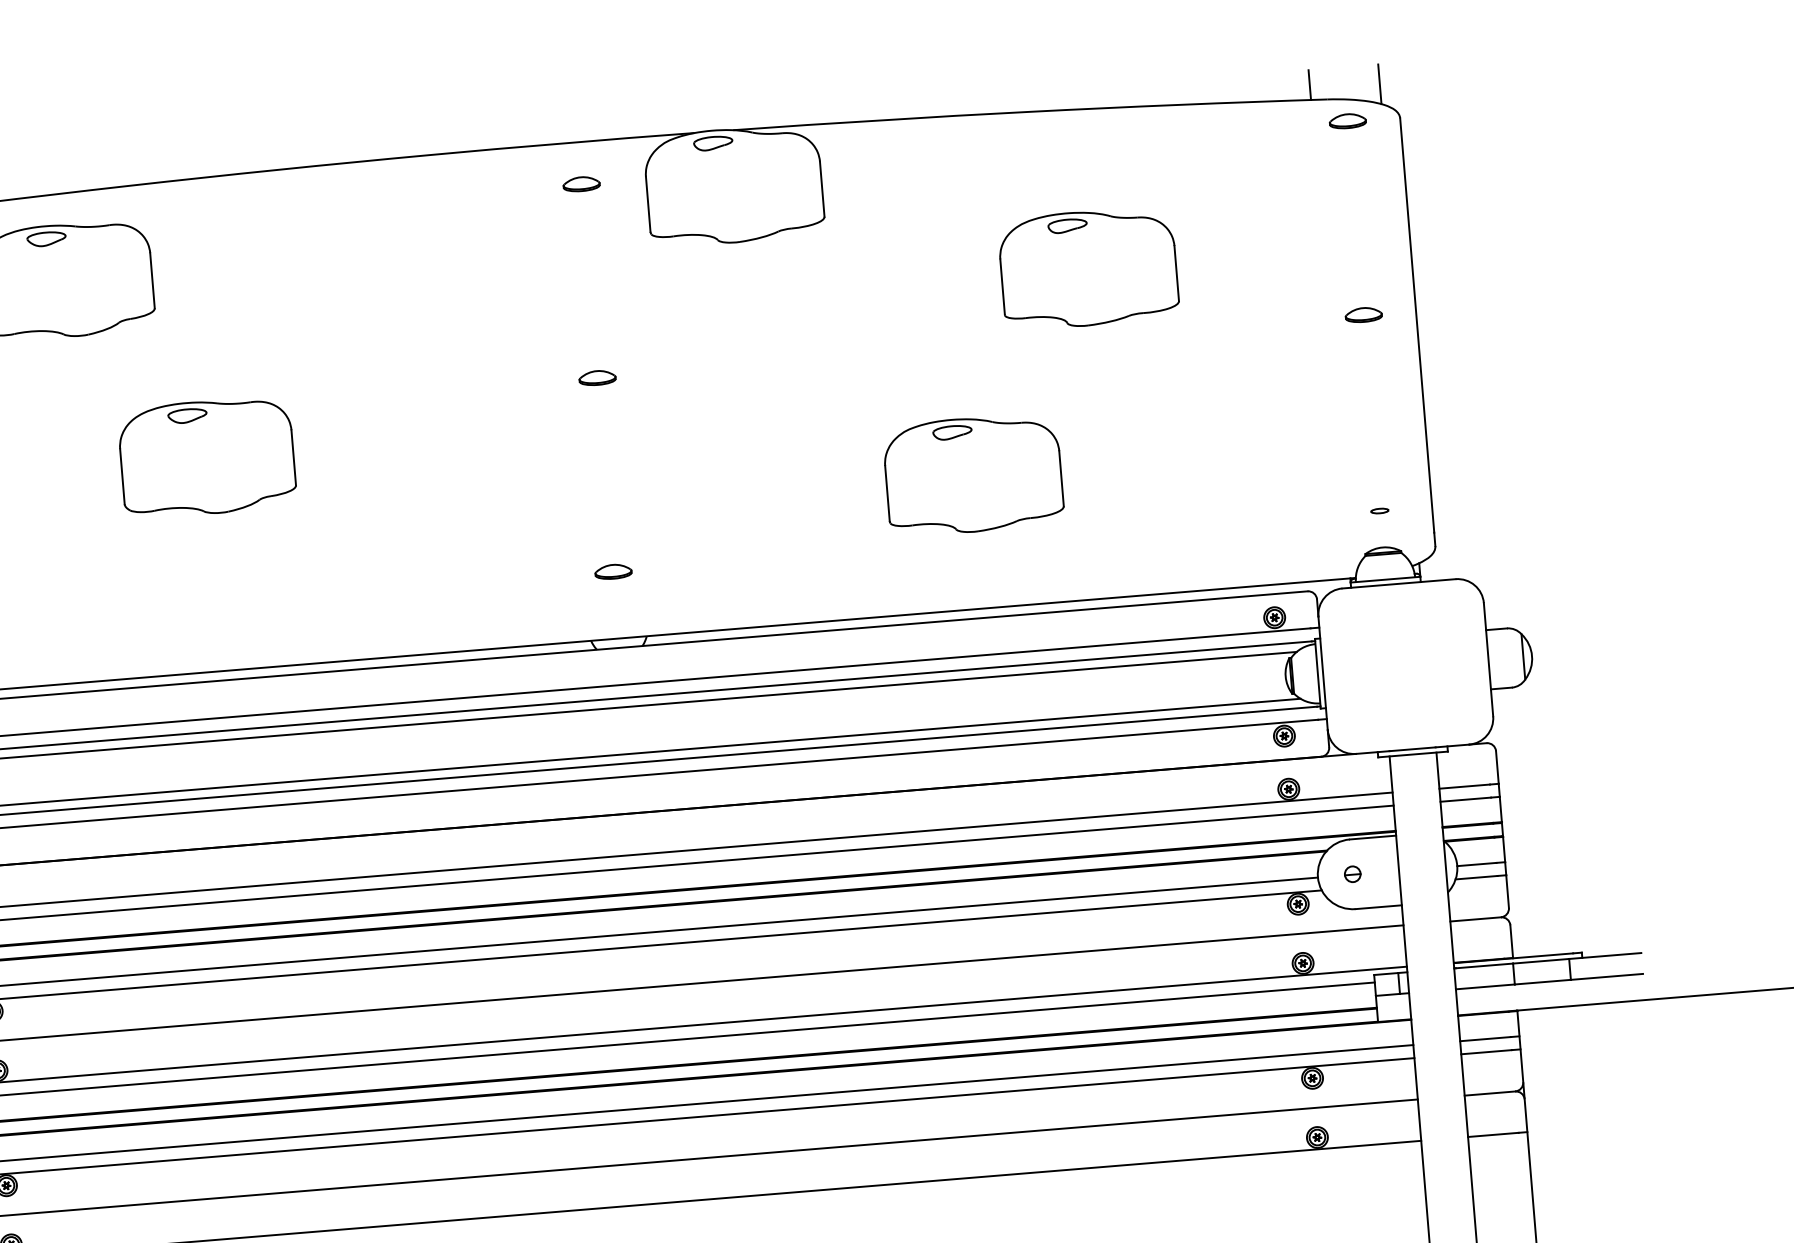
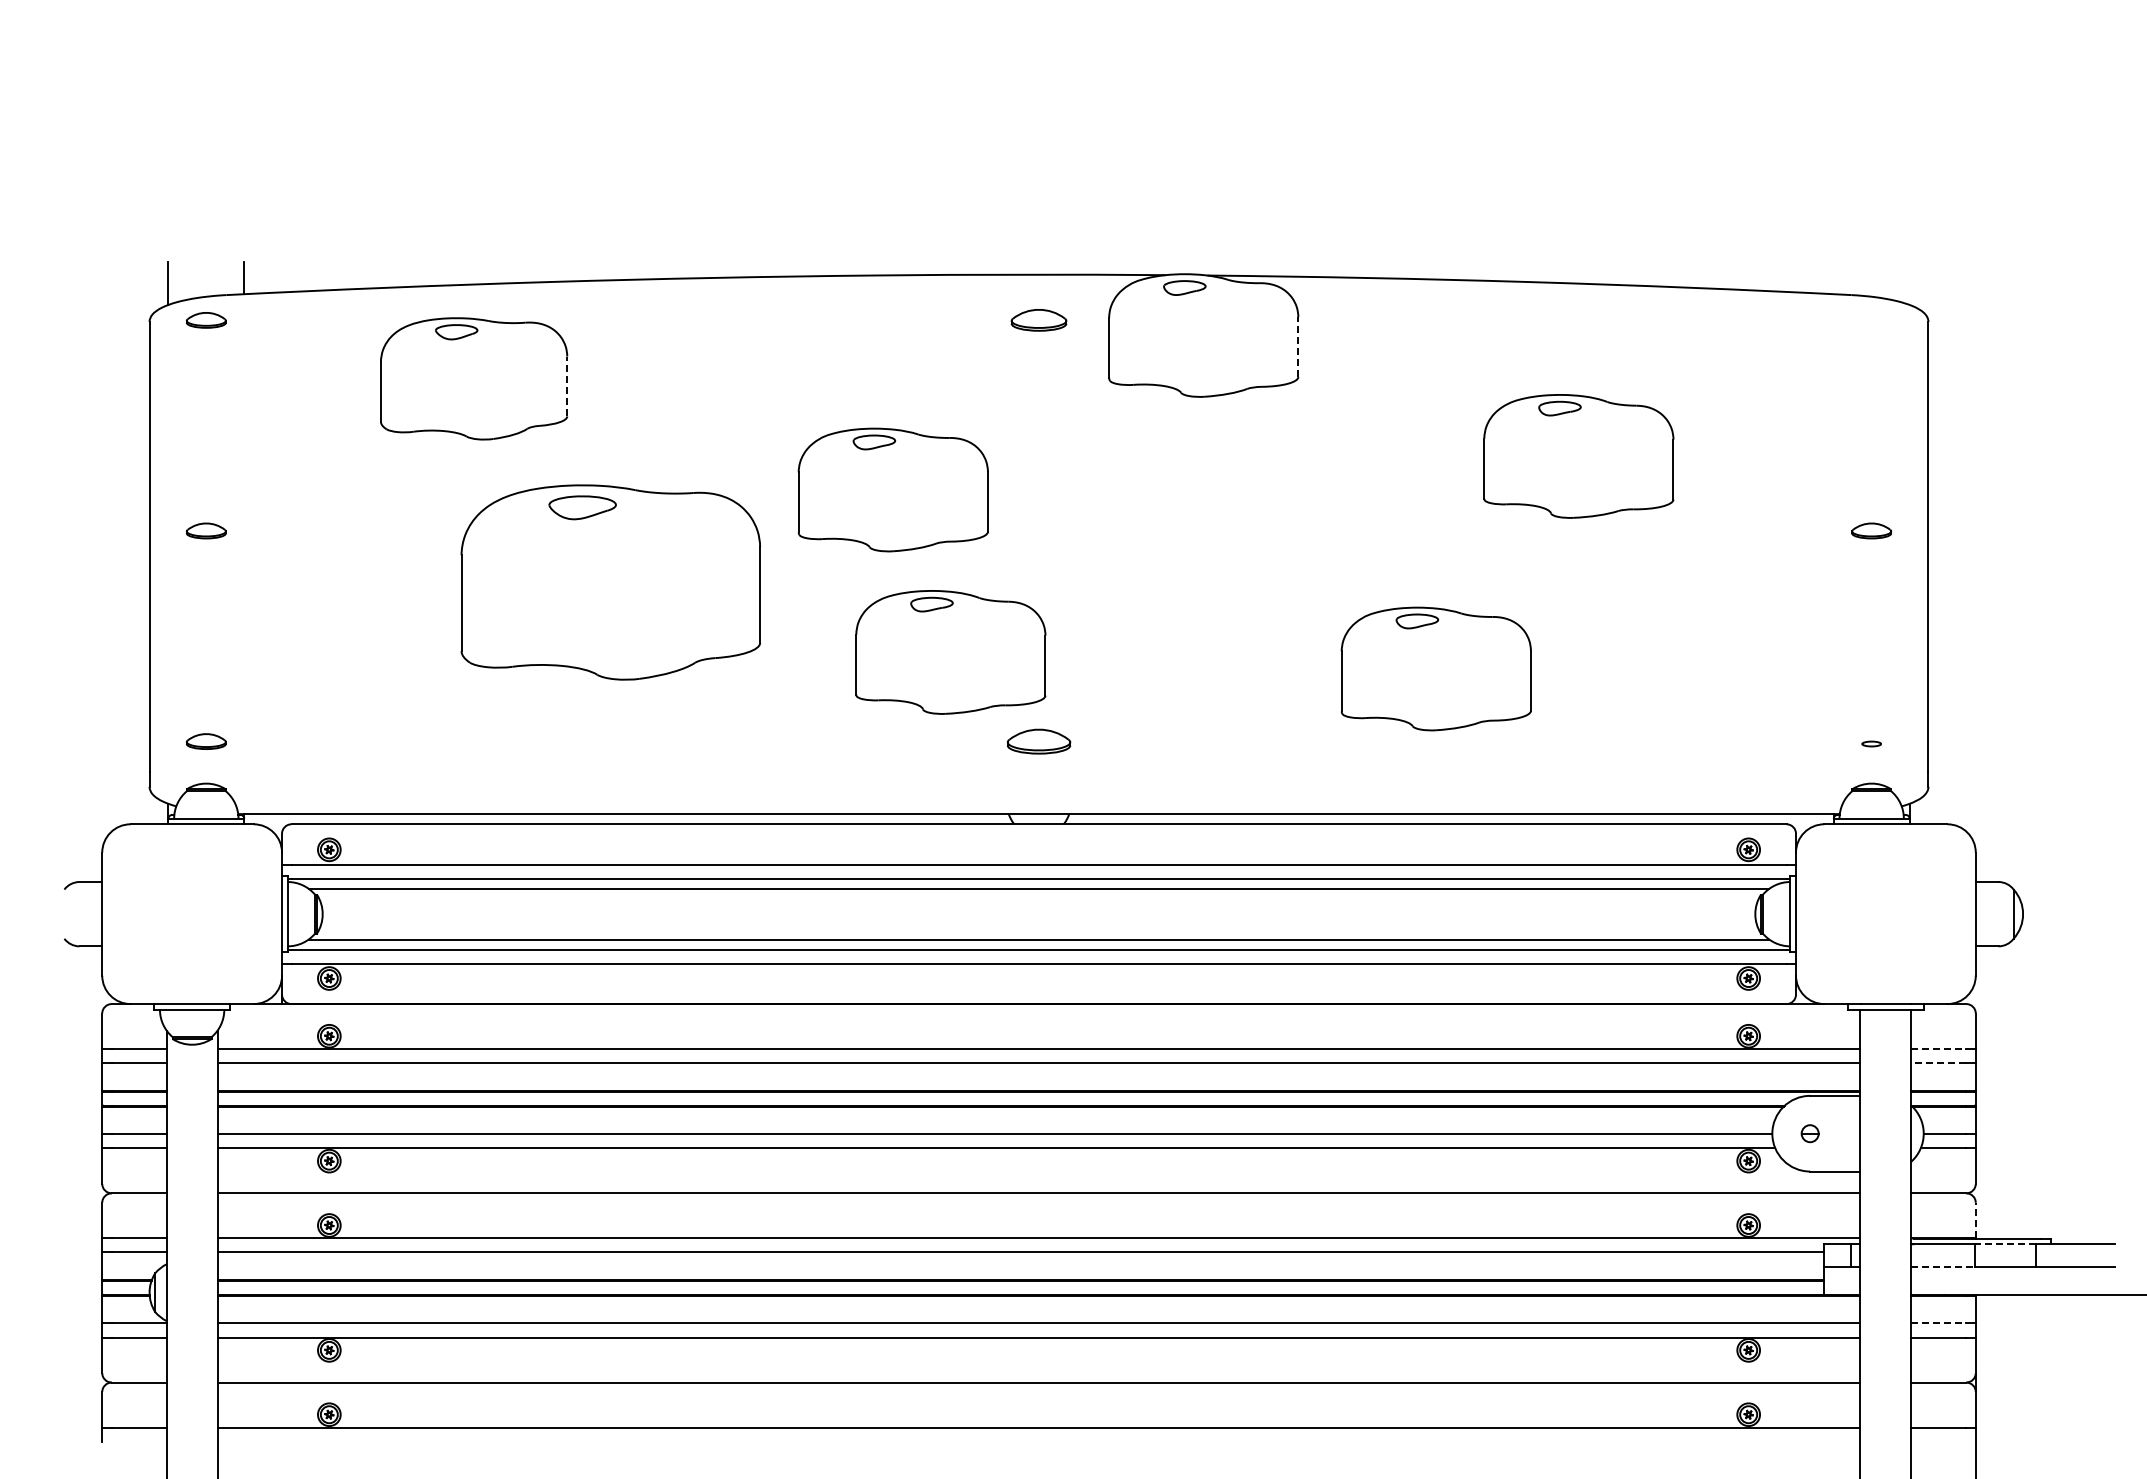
line: (1379, 83) -> (1909, 282), removed
line: (1309, 84) -> (1833, 277), removed
part: (1347, 121) -> (1871, 320), removed
part: (581, 184) -> (1038, 320), size x1.4
line: (822, 189) -> (1298, 347), solid -> dashed
line: (152, 280) -> (567, 386), solid -> dashed
part: (459, 350) -> (892, 489), added
part: (597, 377) -> (1038, 530), removed
part: (207, 456) -> (610, 581), size x1.6
part: (525, 496) -> (950, 652), added
part: (612, 571) -> (1038, 741), size x1.6
line: (1465, 787) -> (1939, 1049), solid -> dashed
line: (1465, 799) -> (1938, 1063), solid -> dashed
line: (1511, 941) -> (1975, 1220), solid -> dashed
line: (1540, 961) -> (2005, 1244), solid -> dashed
line: (1485, 987) -> (1943, 1267), solid -> dashed
line: (1486, 1039) -> (1939, 1323), solid -> dashed

